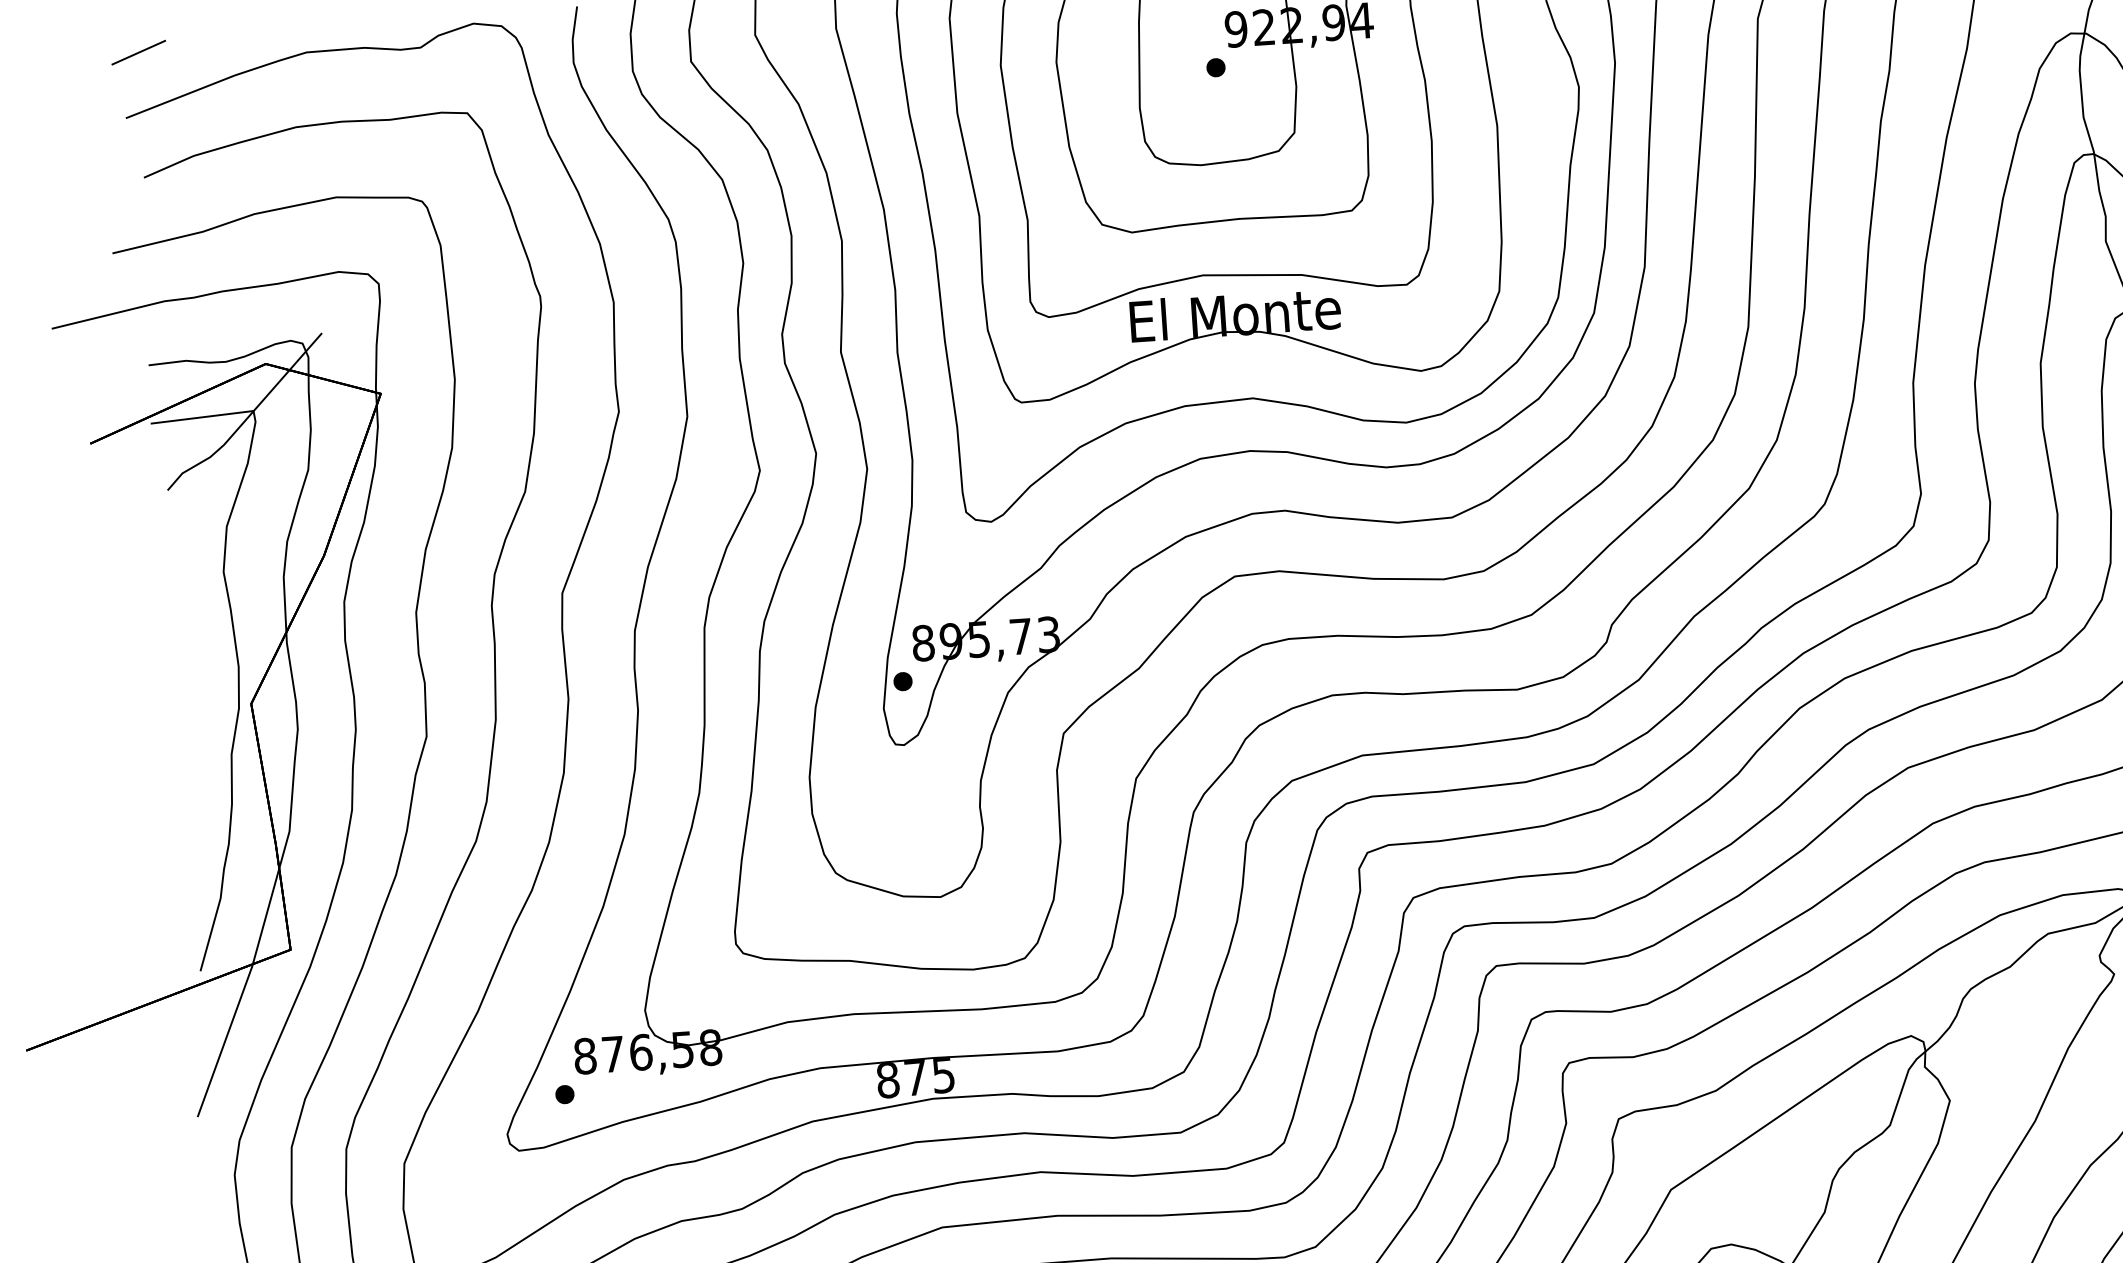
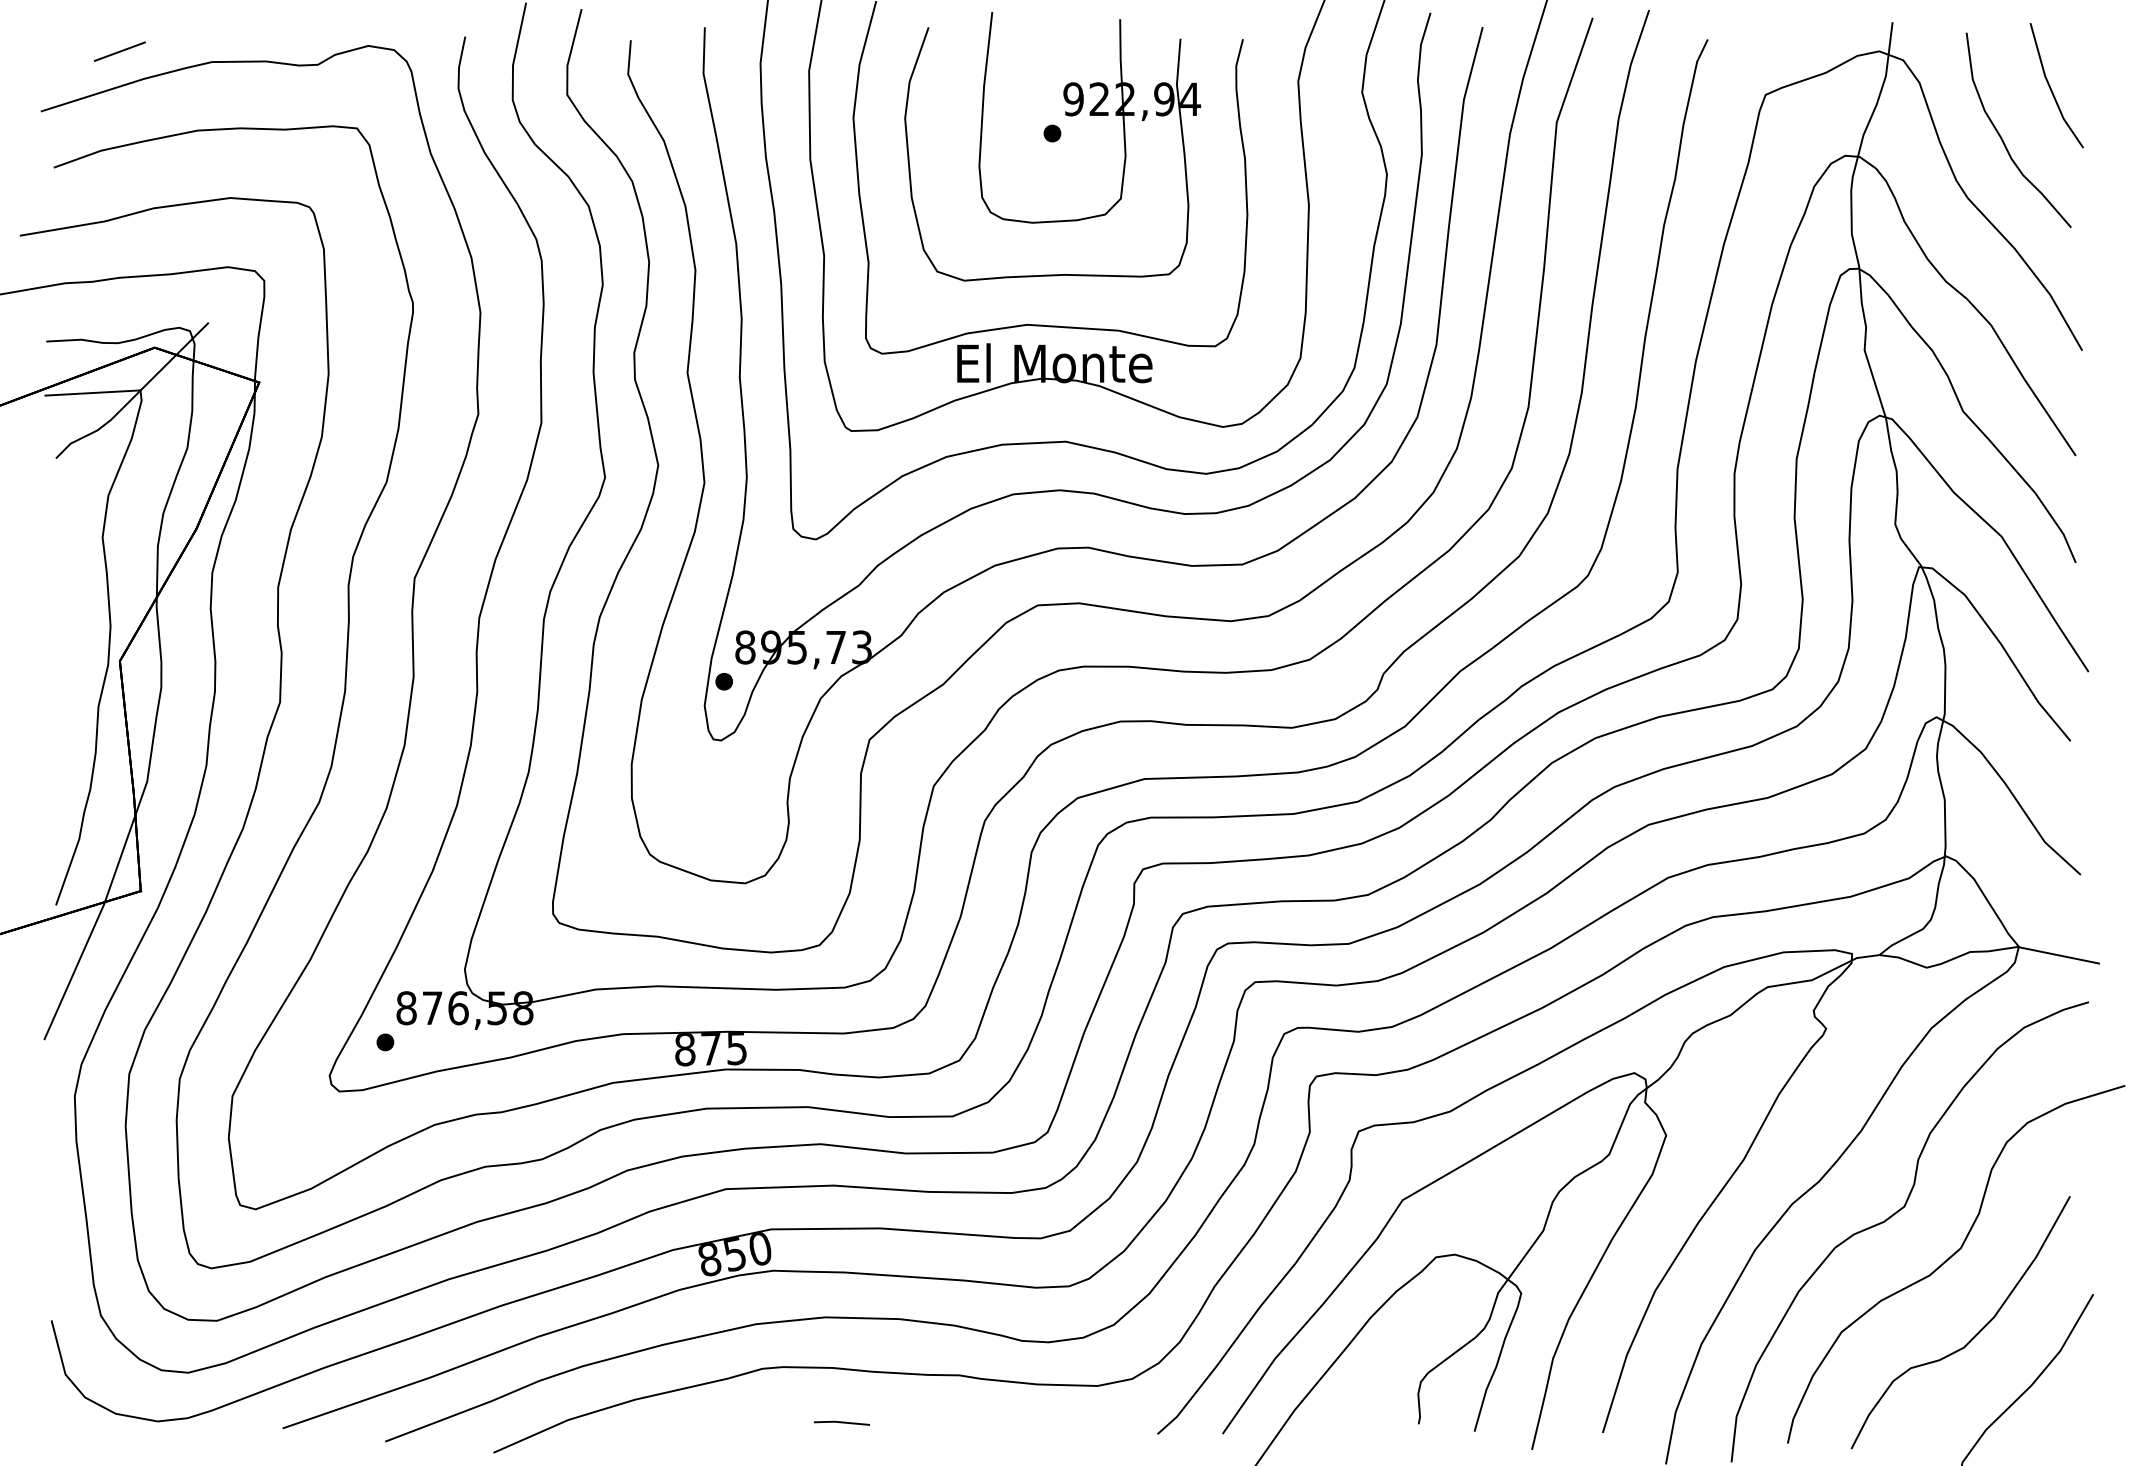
line: (138, 52) -> (119, 51), moved

